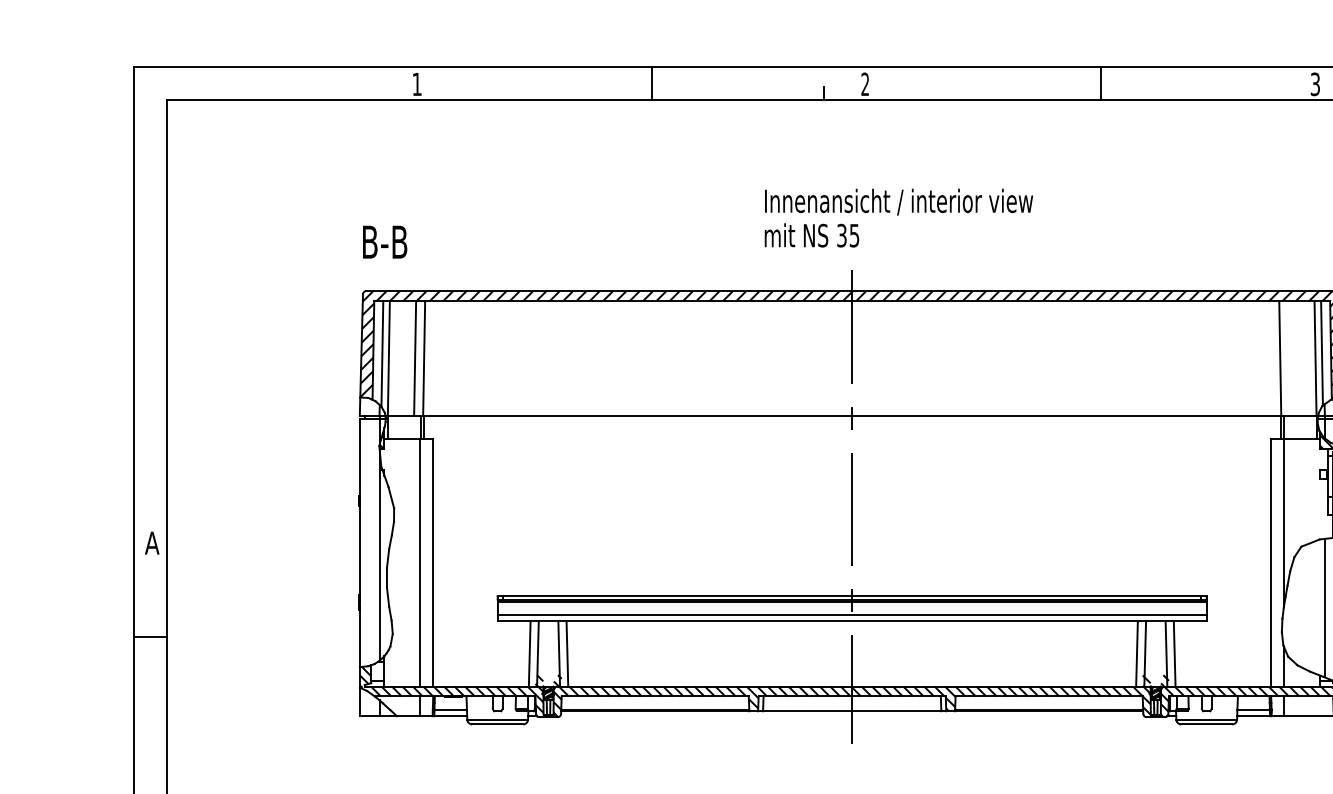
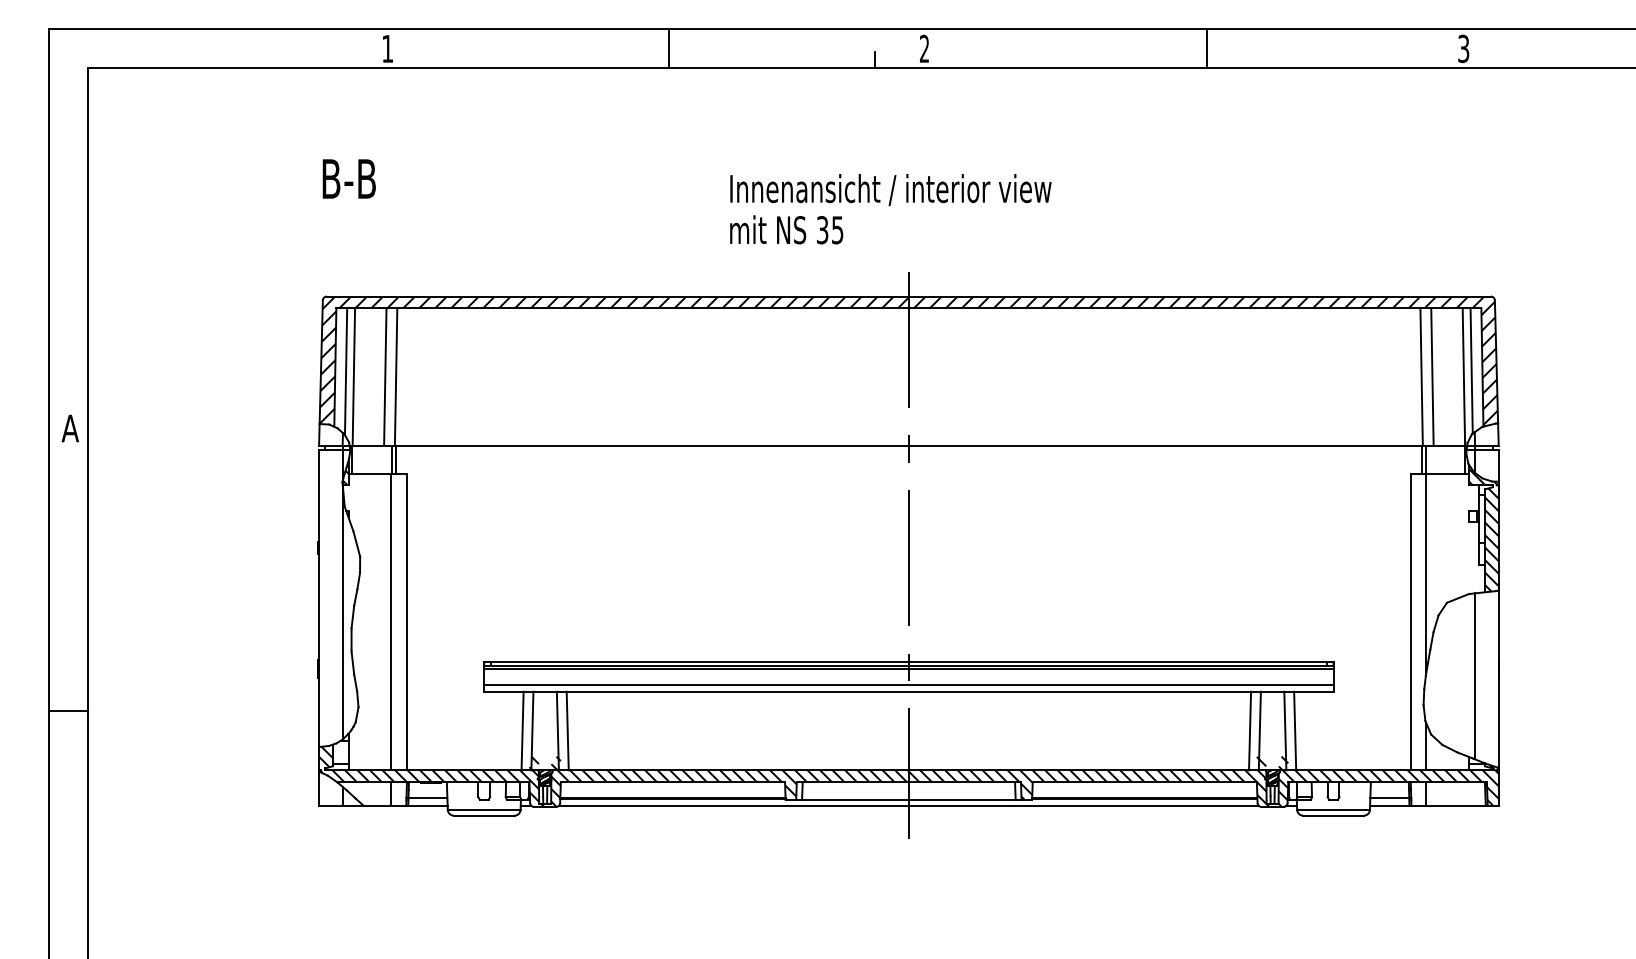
text: (898, 218) -> (890, 209), moved
text: (384, 241) -> (348, 178), moved
line: (1289, 357) -> (1432, 376), added
text: (151, 543) -> (69, 428), moved
line: (851, 715) -> (908, 805), added

